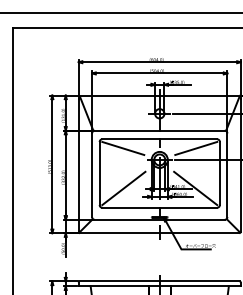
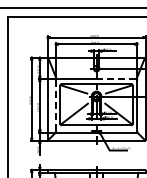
line: (192, 130) -> (116, 78), solid -> dashed
line: (91, 174) -> (55, 105), solid -> dashed

